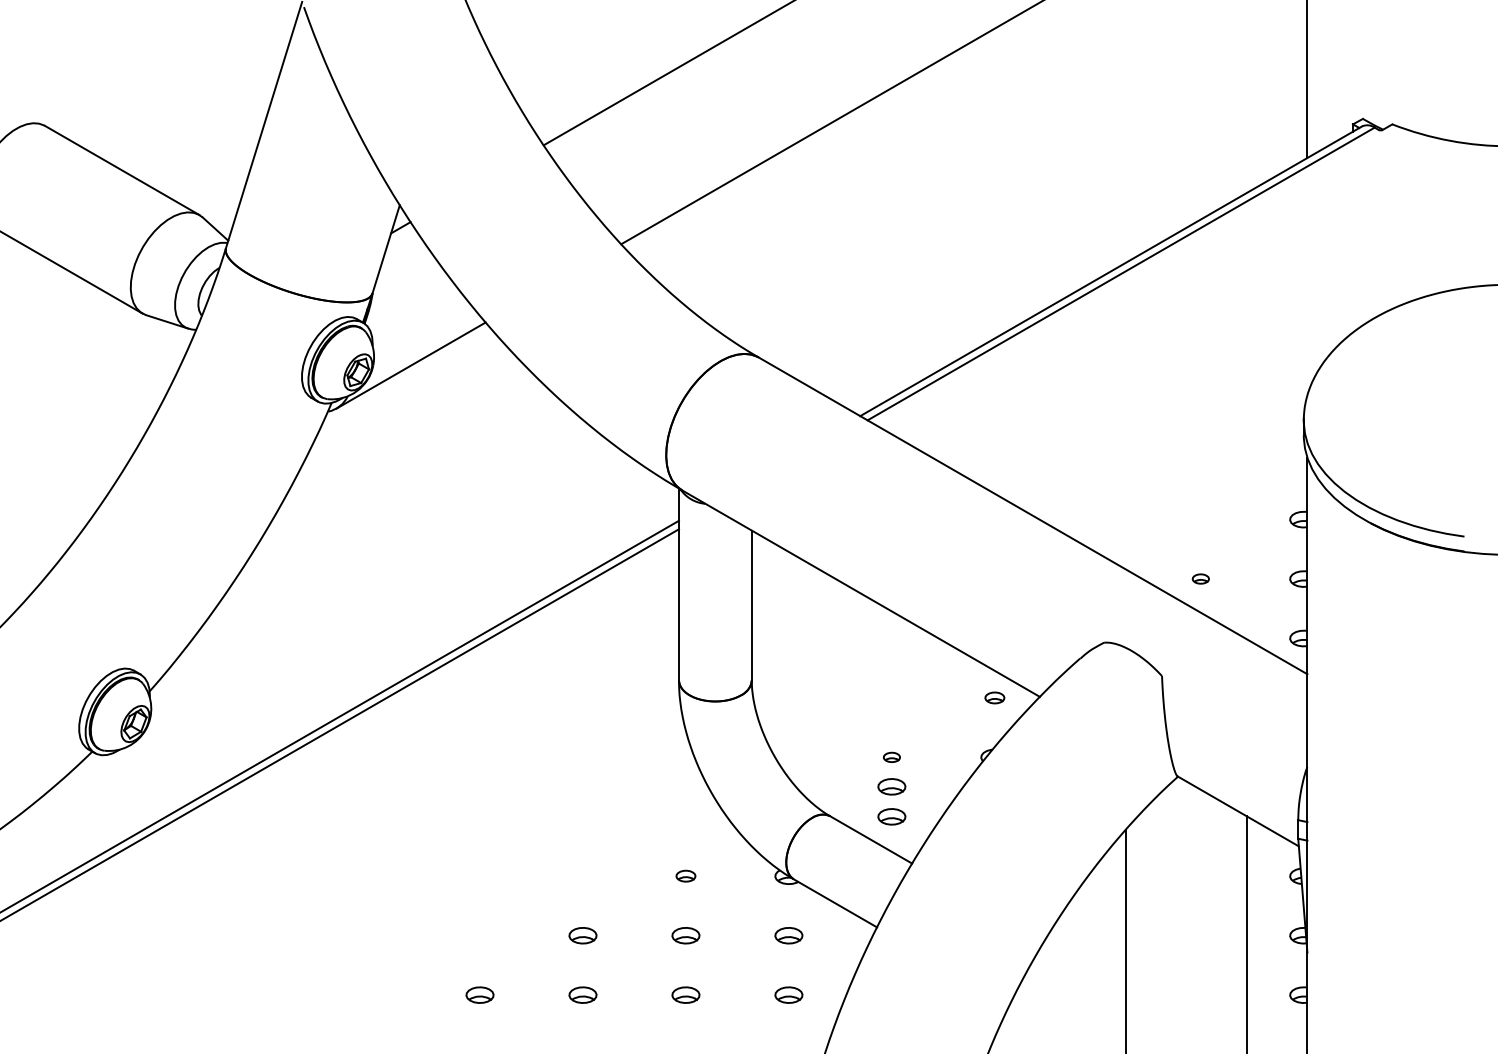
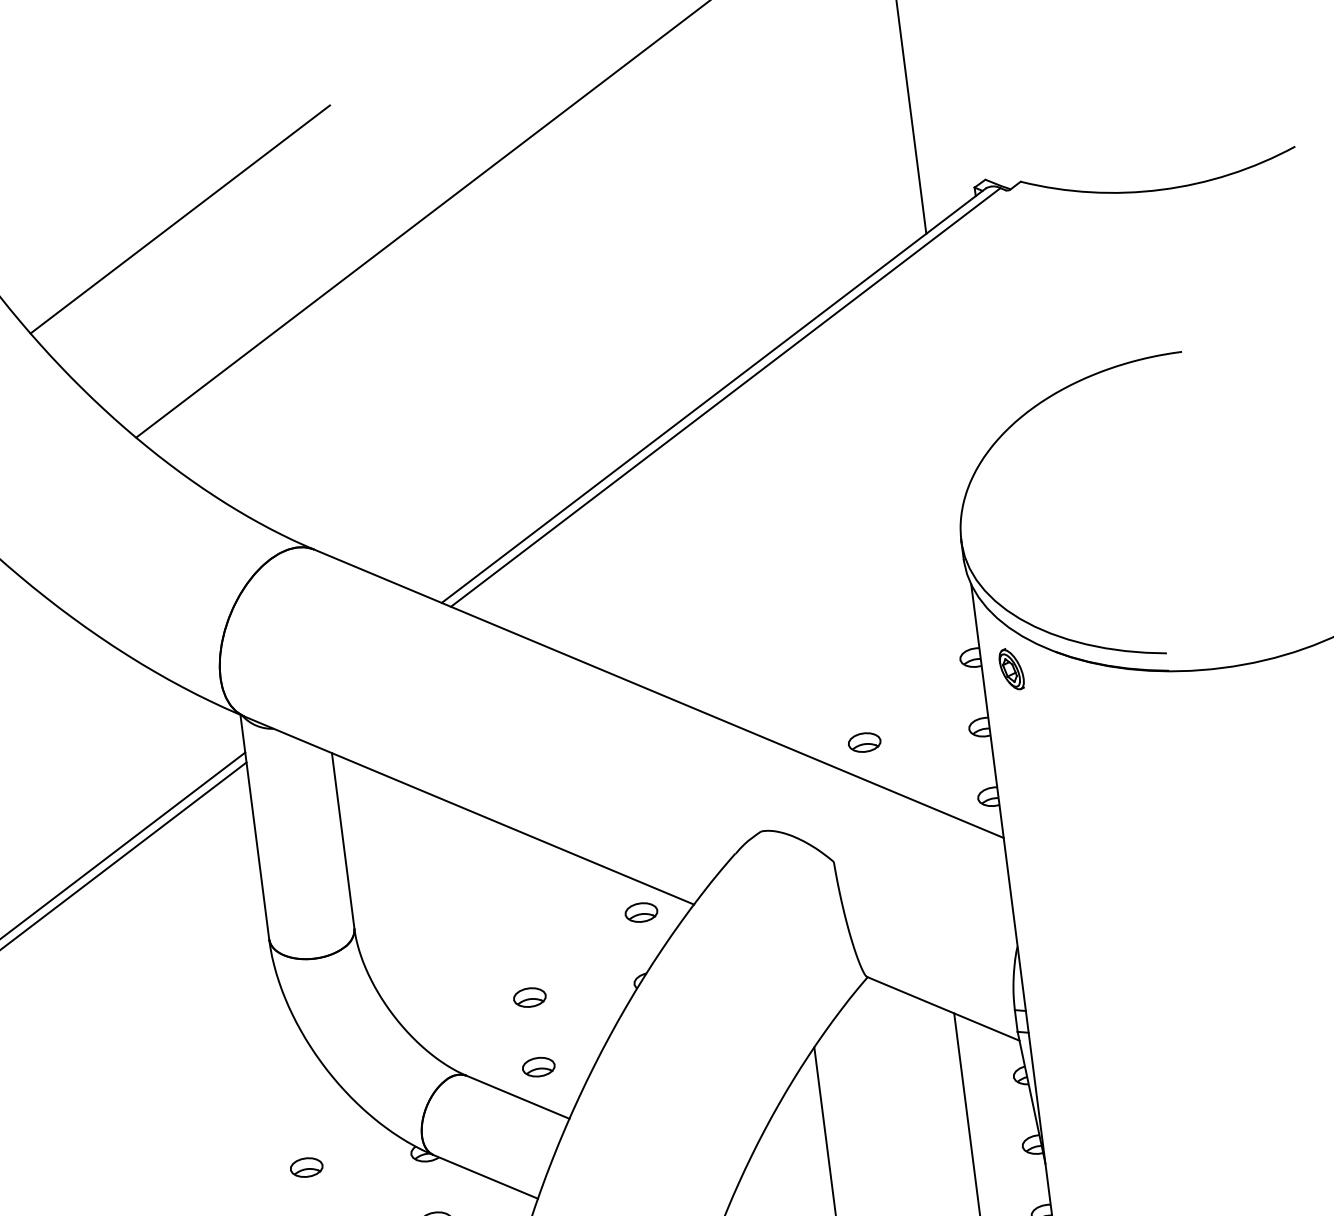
part: (1332, 532) -> (1011, 668), added
part: (1200, 578) -> (864, 741), size x1.67
part: (994, 697) -> (641, 912), size x1.43
part: (891, 757) -> (529, 997), size x1.67
part: (891, 786) -> (533, 1031), removed
part: (685, 875) -> (306, 1166), size x1.43

